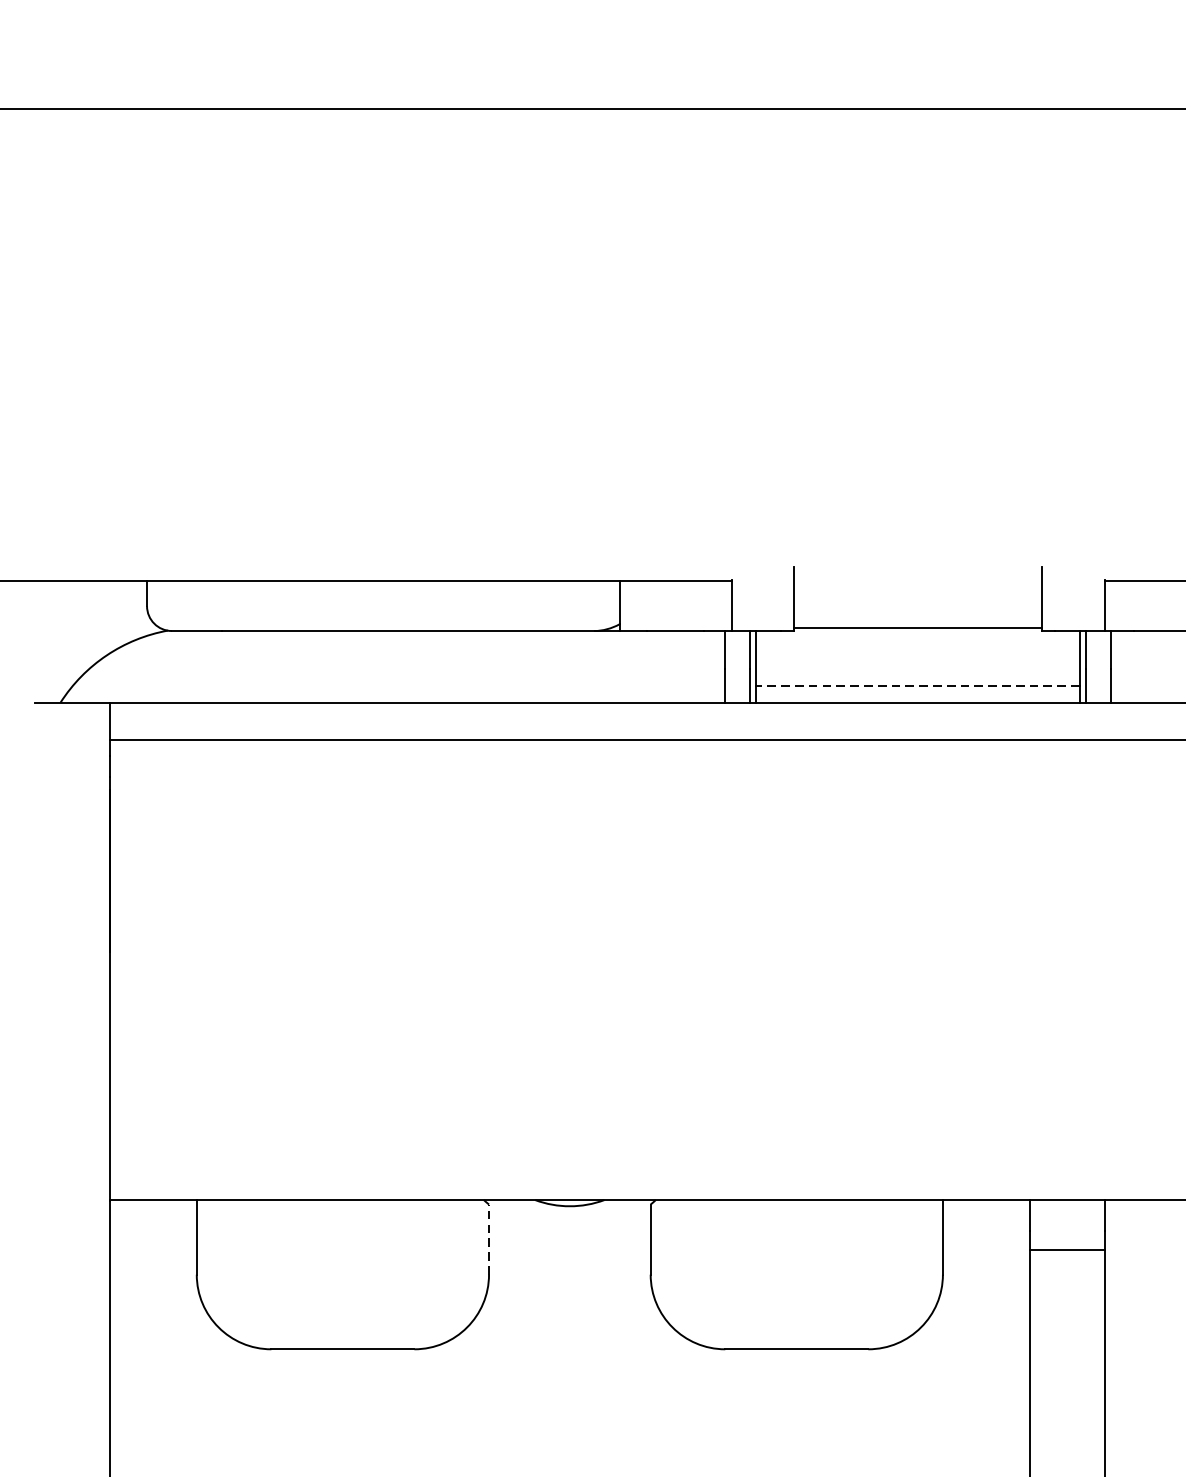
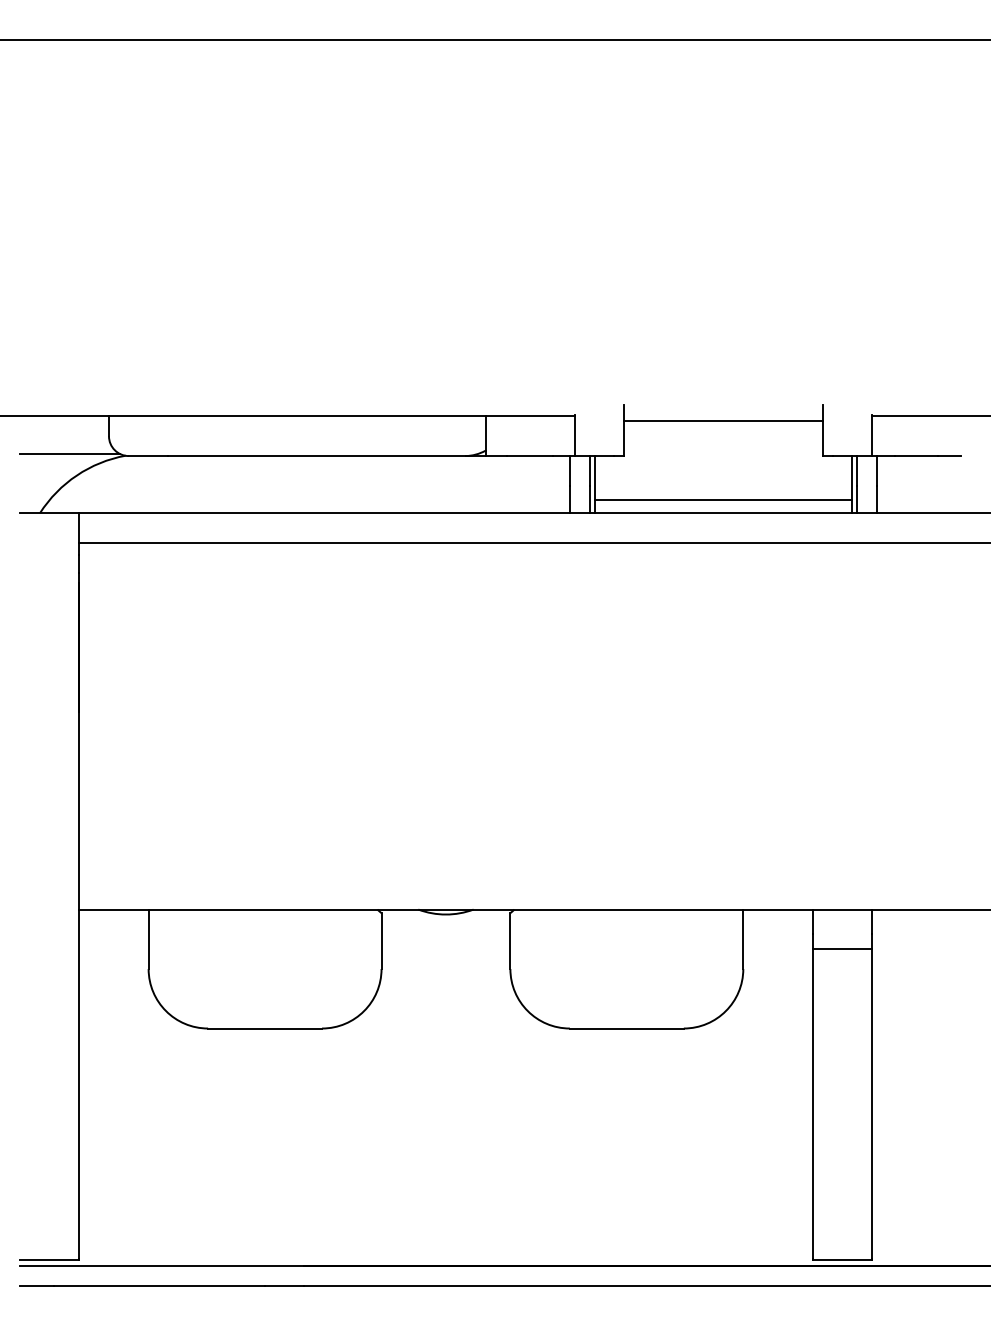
line: (97, 627) -> (69, 453), added
line: (918, 627) -> (723, 421), moved
line: (918, 686) -> (723, 500), dashed -> solid
line: (488, 1240) -> (381, 941), dashed -> solid

